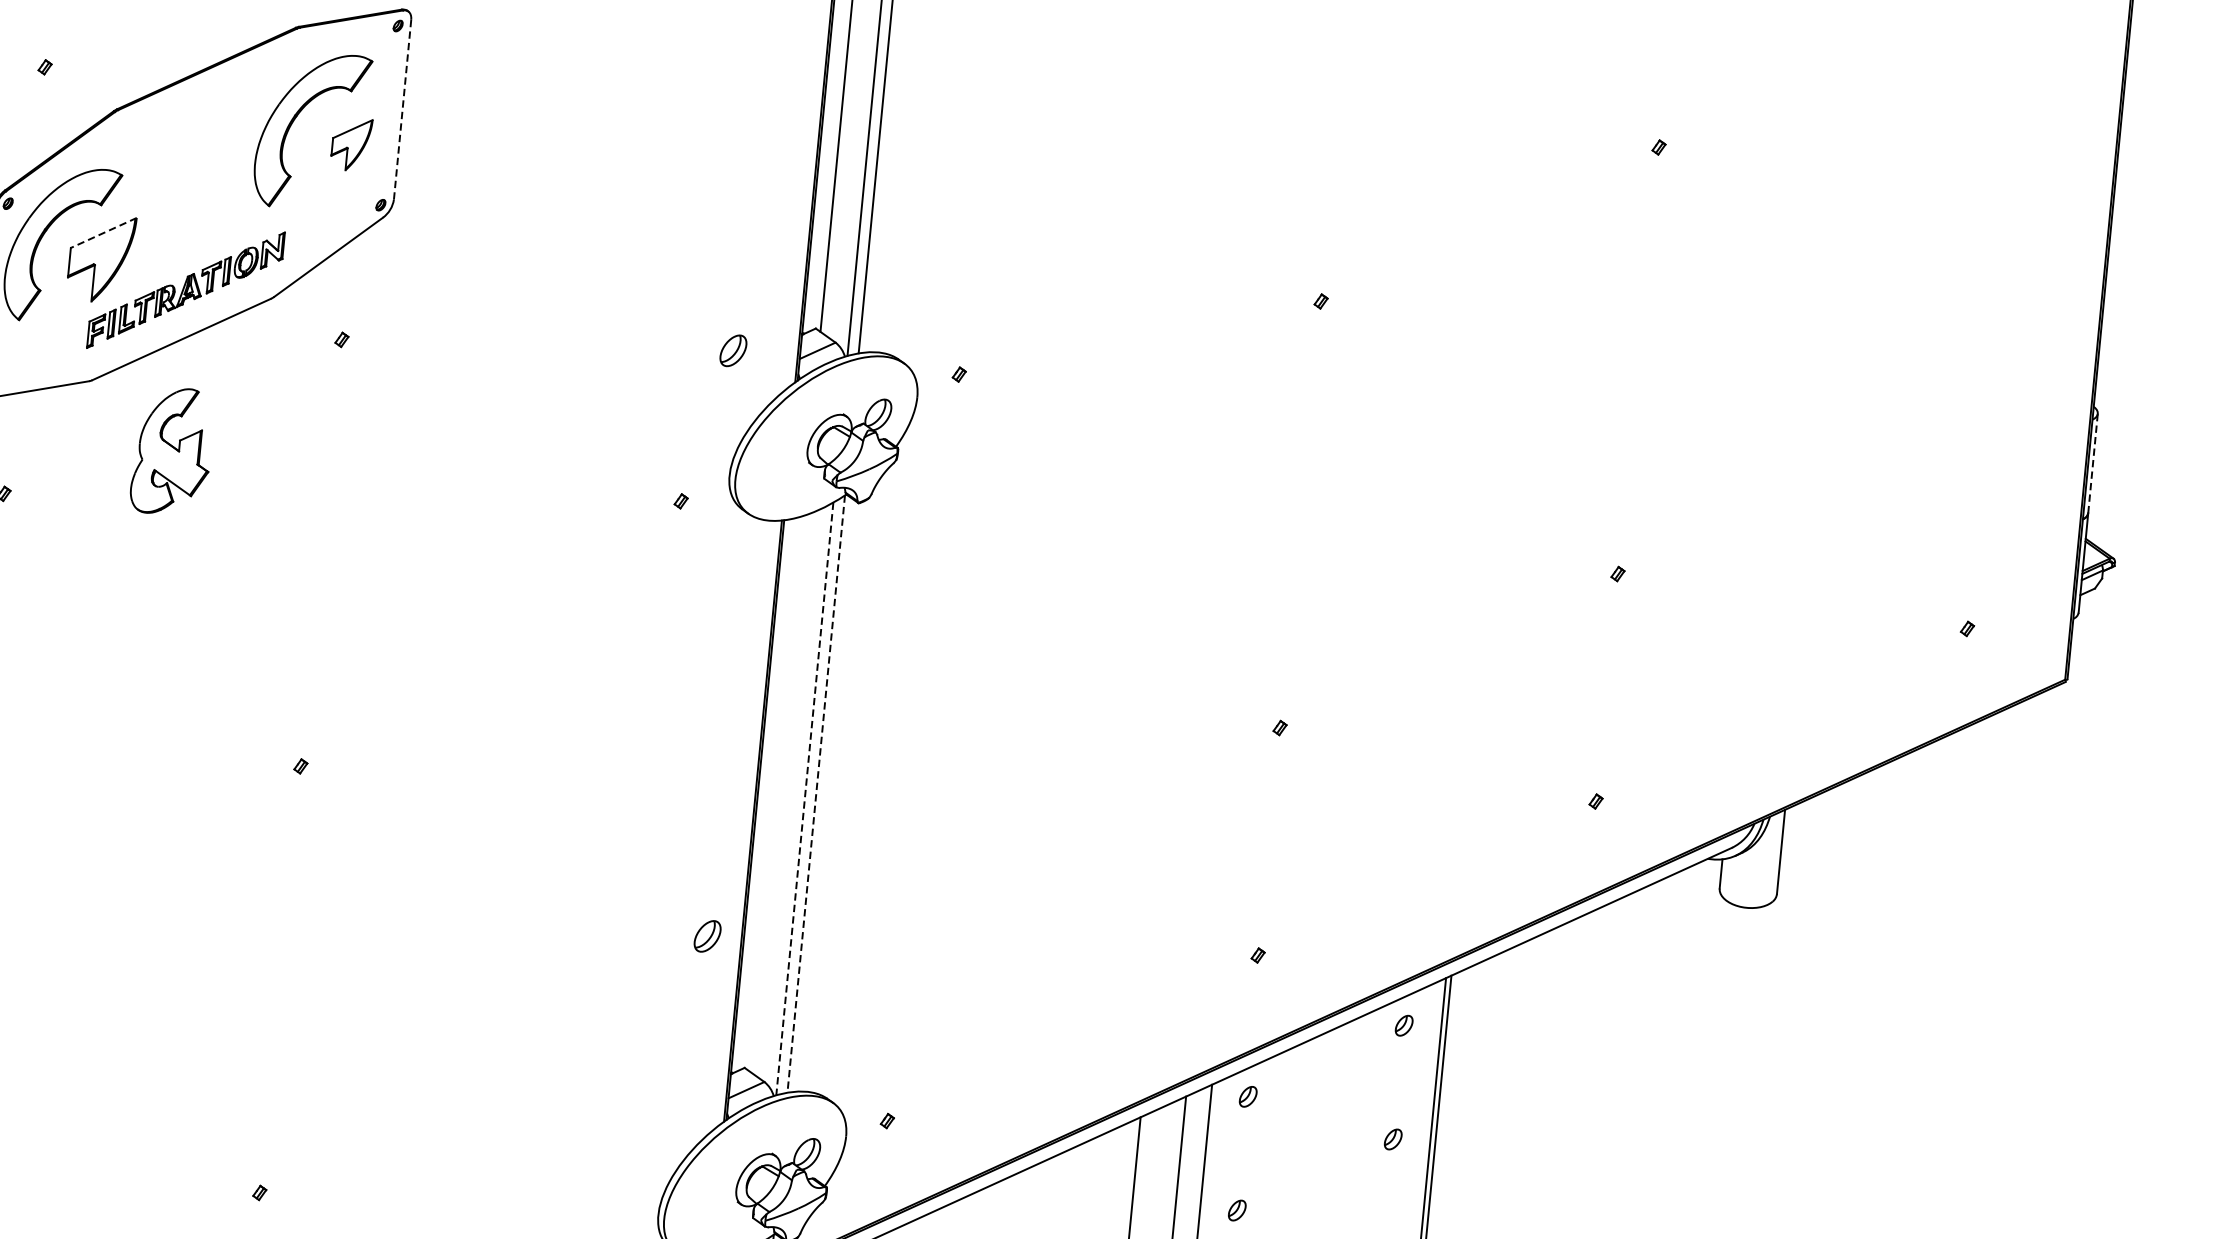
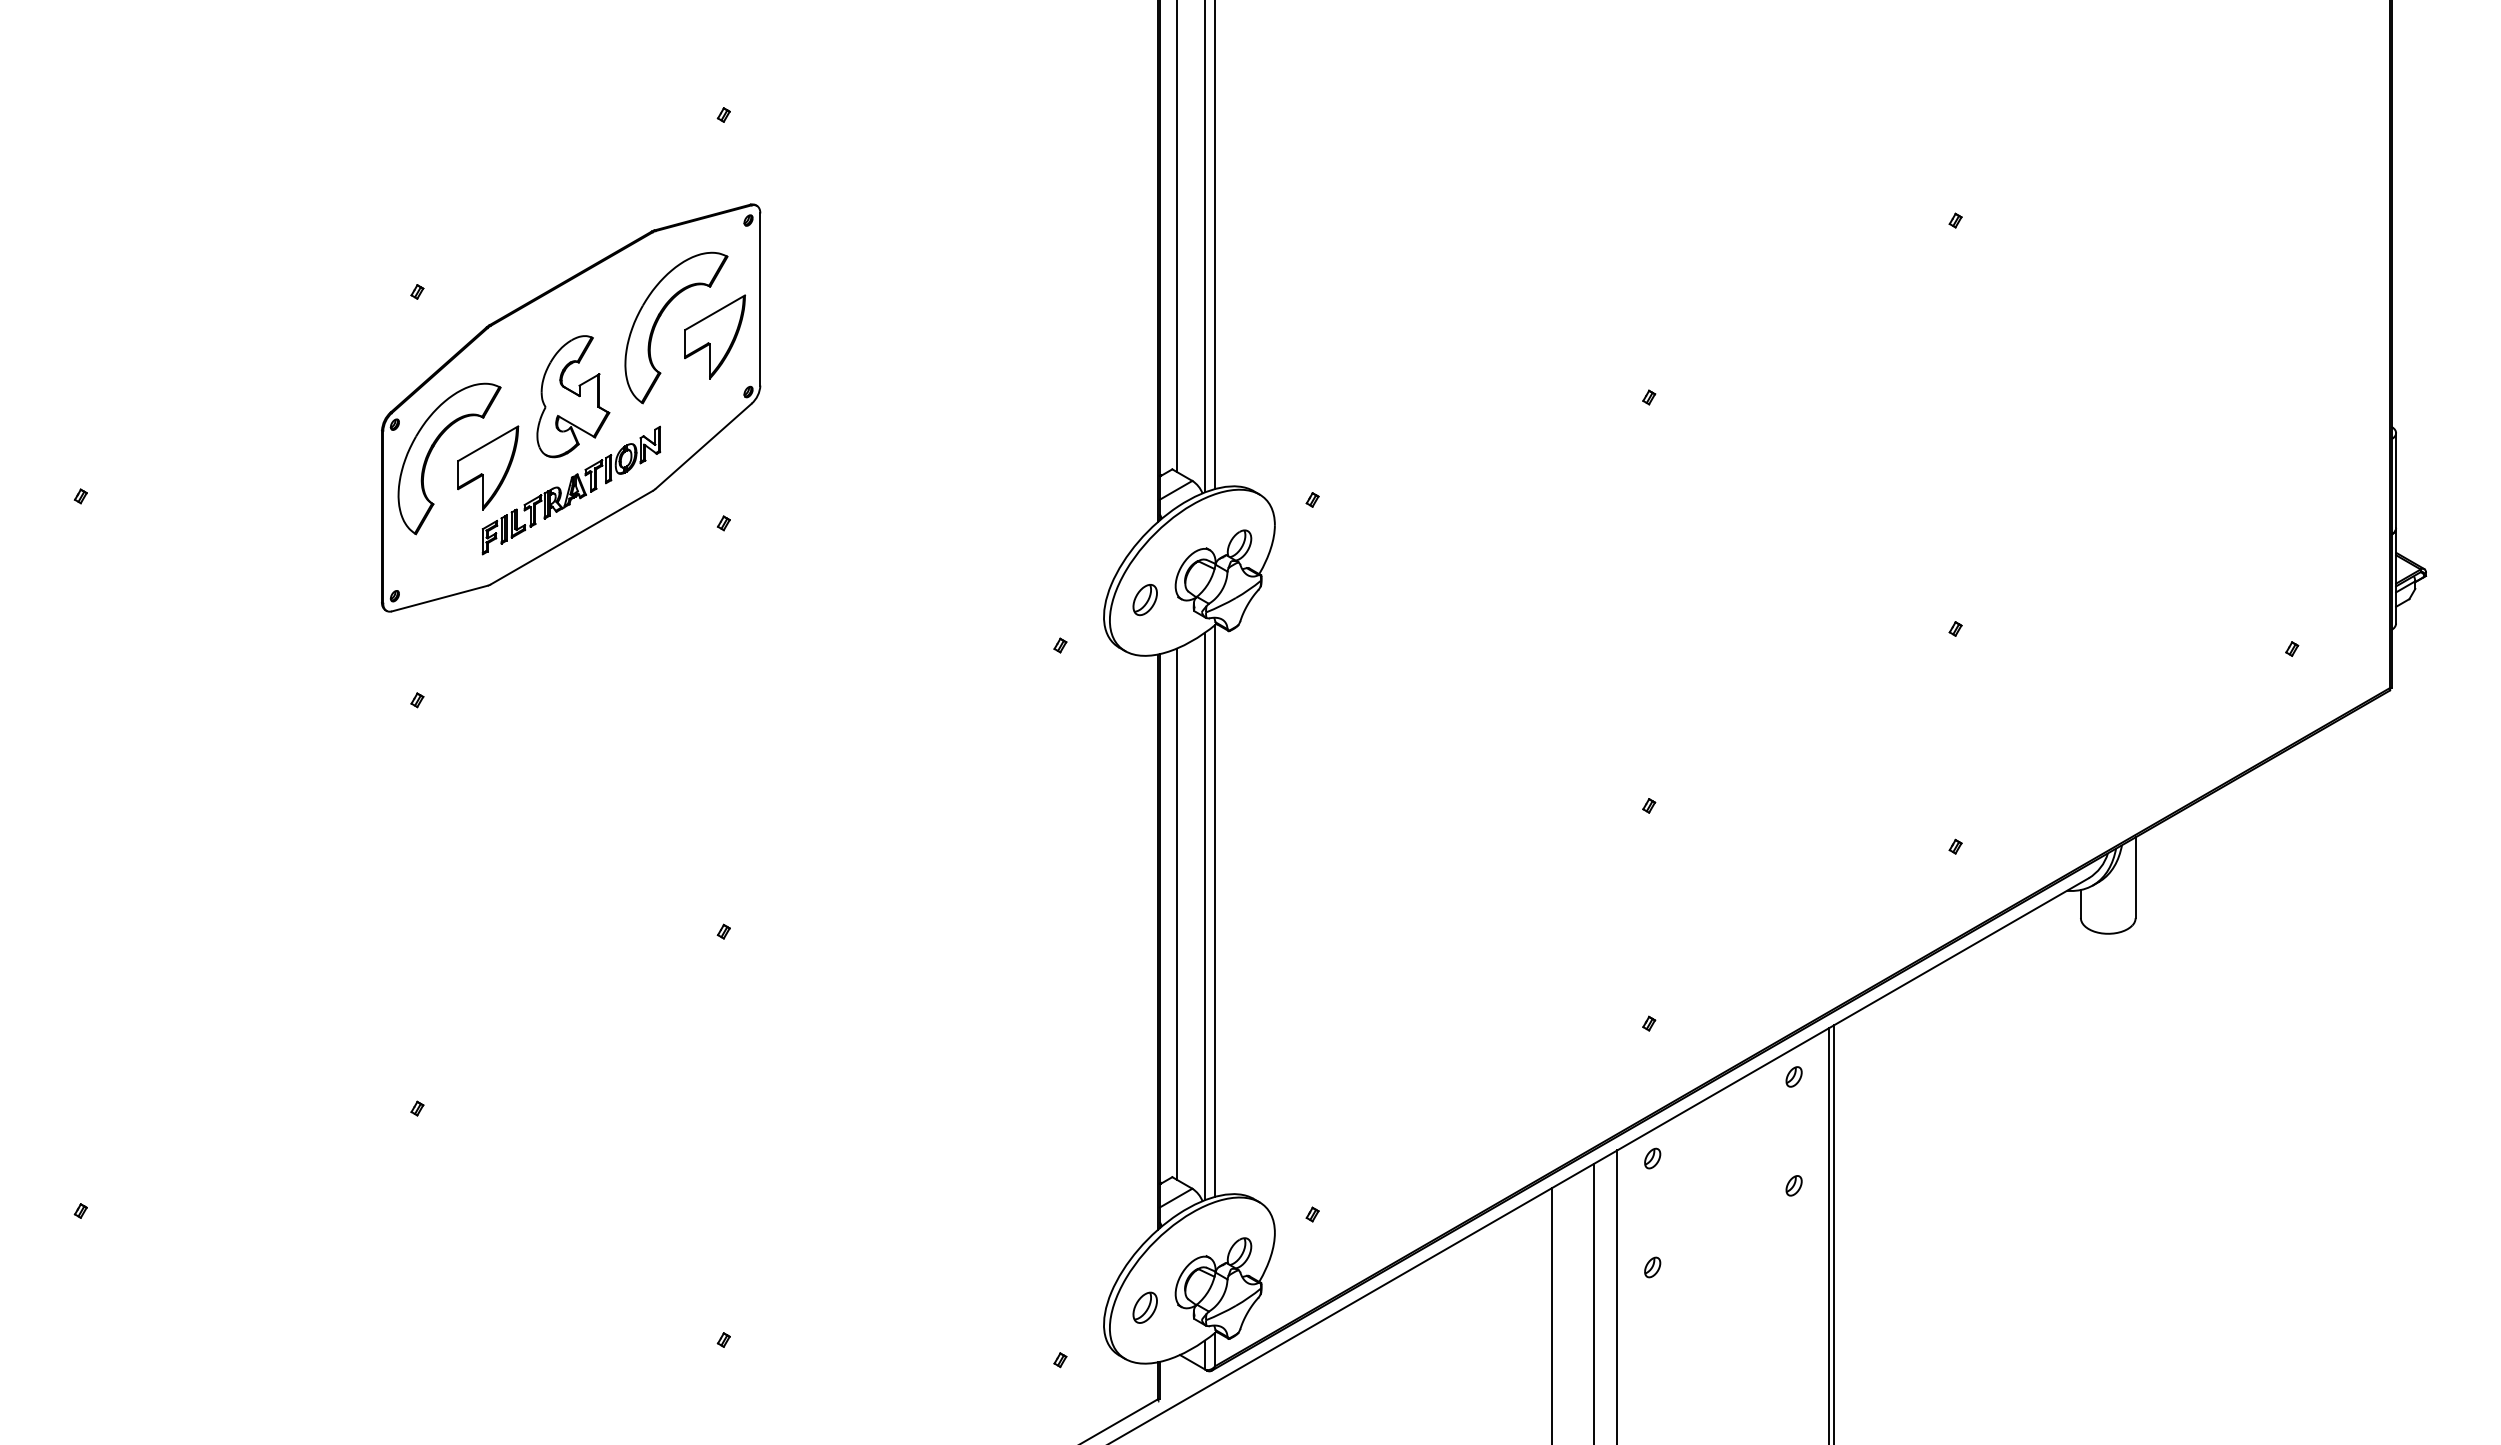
line: (402, 109) -> (760, 299), dashed -> solid
part: (350, 143) -> (714, 336), size x1.67
line: (104, 232) -> (488, 443), dashed -> solid
part: (732, 351) -> (1144, 600), moved
part: (172, 451) -> (573, 396), moved
line: (2093, 463) -> (2396, 480), dashed -> solid
line: (776, 793) -> (1177, 913), added
line: (816, 793) -> (1215, 910), dashed -> solid
line: (804, 798) -> (1204, 916), dashed -> solid
part: (706, 936) -> (1144, 1307), moved

